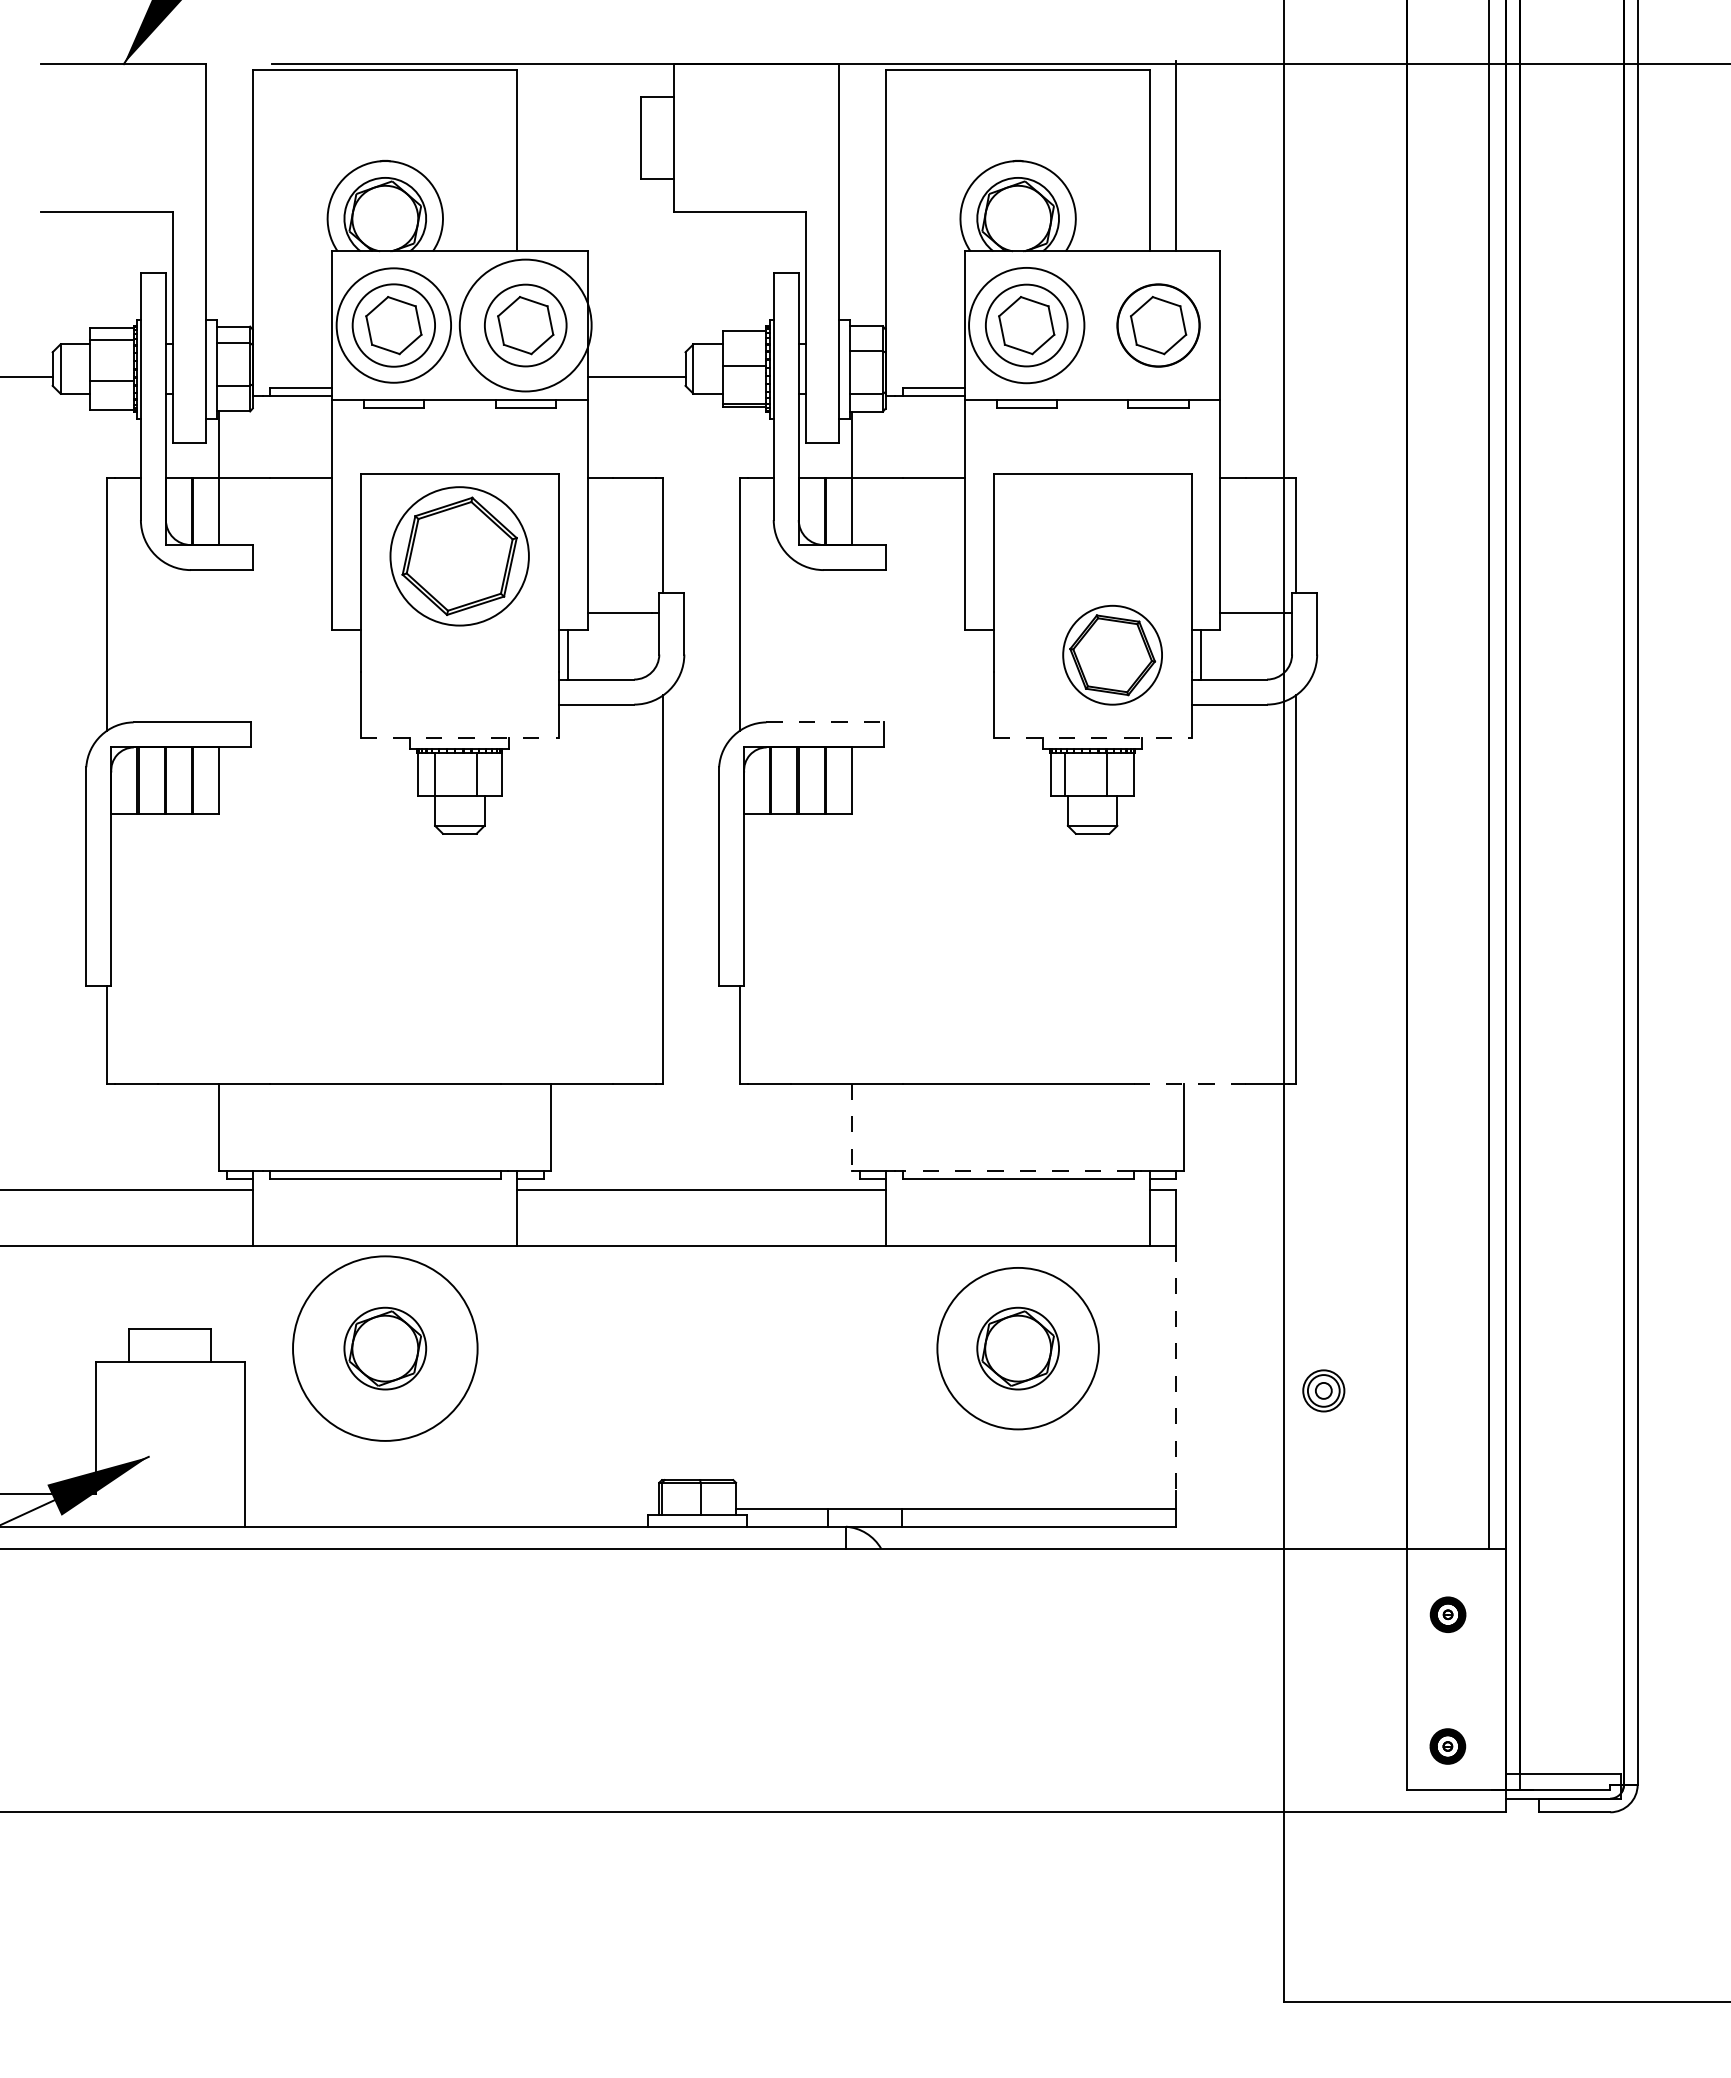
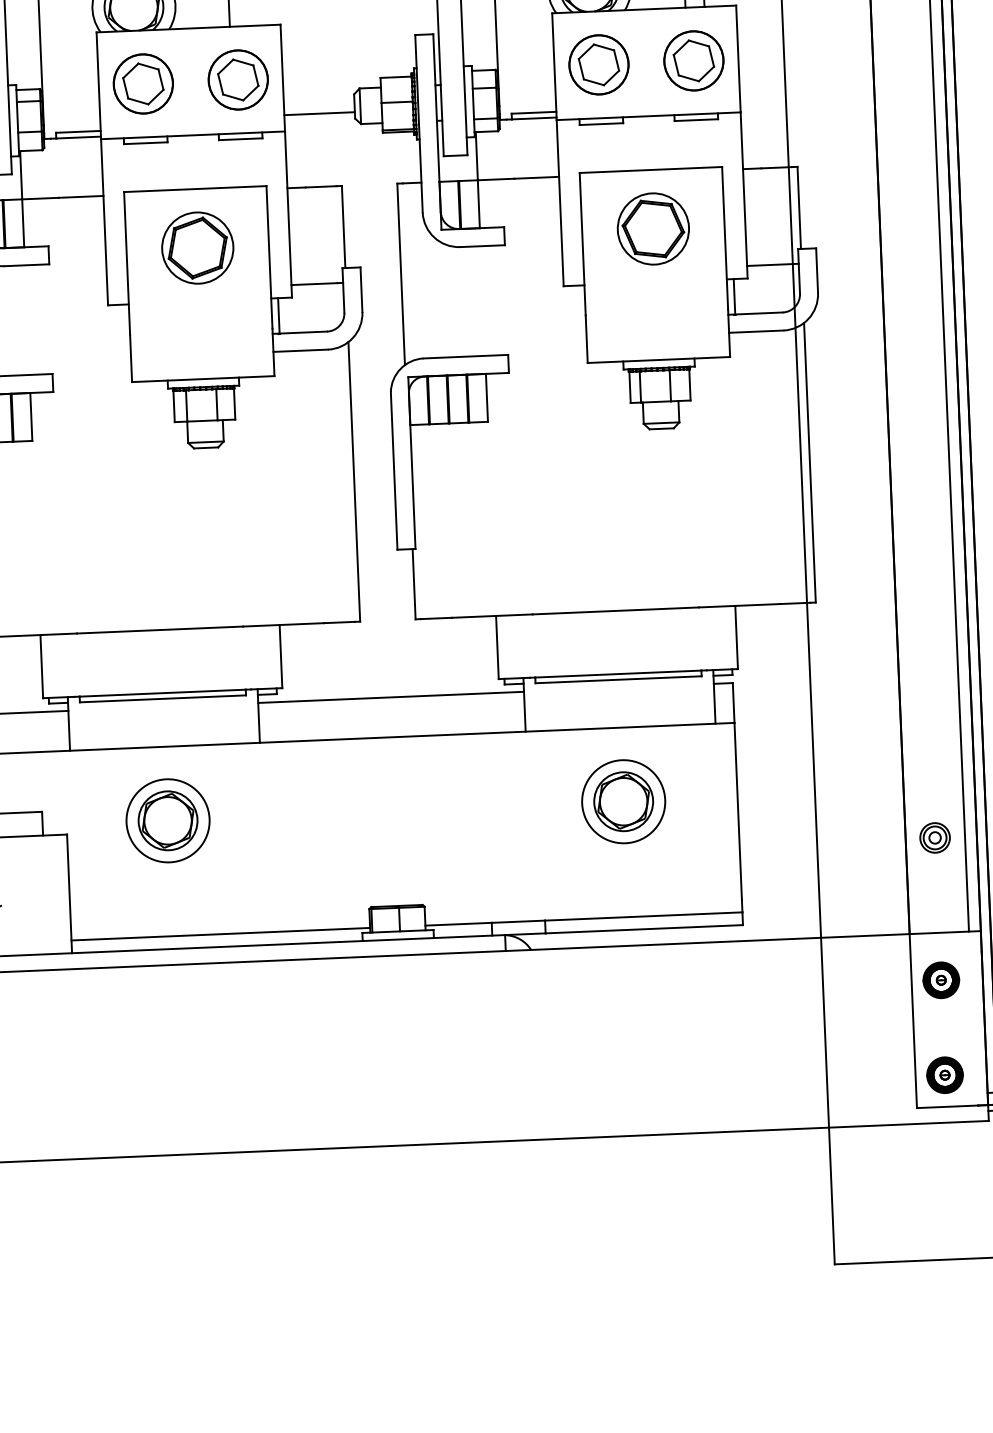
circle: (393, 325) -> (143, 83), size x0.71
circle: (525, 325) -> (238, 79), size x0.62
circle: (1026, 325) -> (598, 64), size x0.71
part: (459, 555) -> (197, 247), size x0.71
part: (1112, 654) -> (653, 228), moved
line: (825, 722) -> (466, 356), dashed -> solid
line: (459, 738) -> (203, 379), dashed -> solid
line: (1092, 738) -> (658, 360), dashed -> solid
line: (1190, 1083) -> (739, 605), dashed -> solid
line: (852, 1127) -> (497, 647), dashed -> solid
line: (1017, 1171) -> (617, 674), dashed -> solid
circle: (385, 1348) -> (168, 820), size x0.62
circle: (1017, 1348) -> (623, 801), size x0.71
line: (1176, 1368) -> (738, 811), dashed -> solid
part: (1323, 1390) -> (934, 837), moved
line: (451, 1508) -> (220, 933), added
part: (1447, 1614) -> (940, 980), size x1.43
part: (1447, 1746) -> (944, 1075), size x1.43

